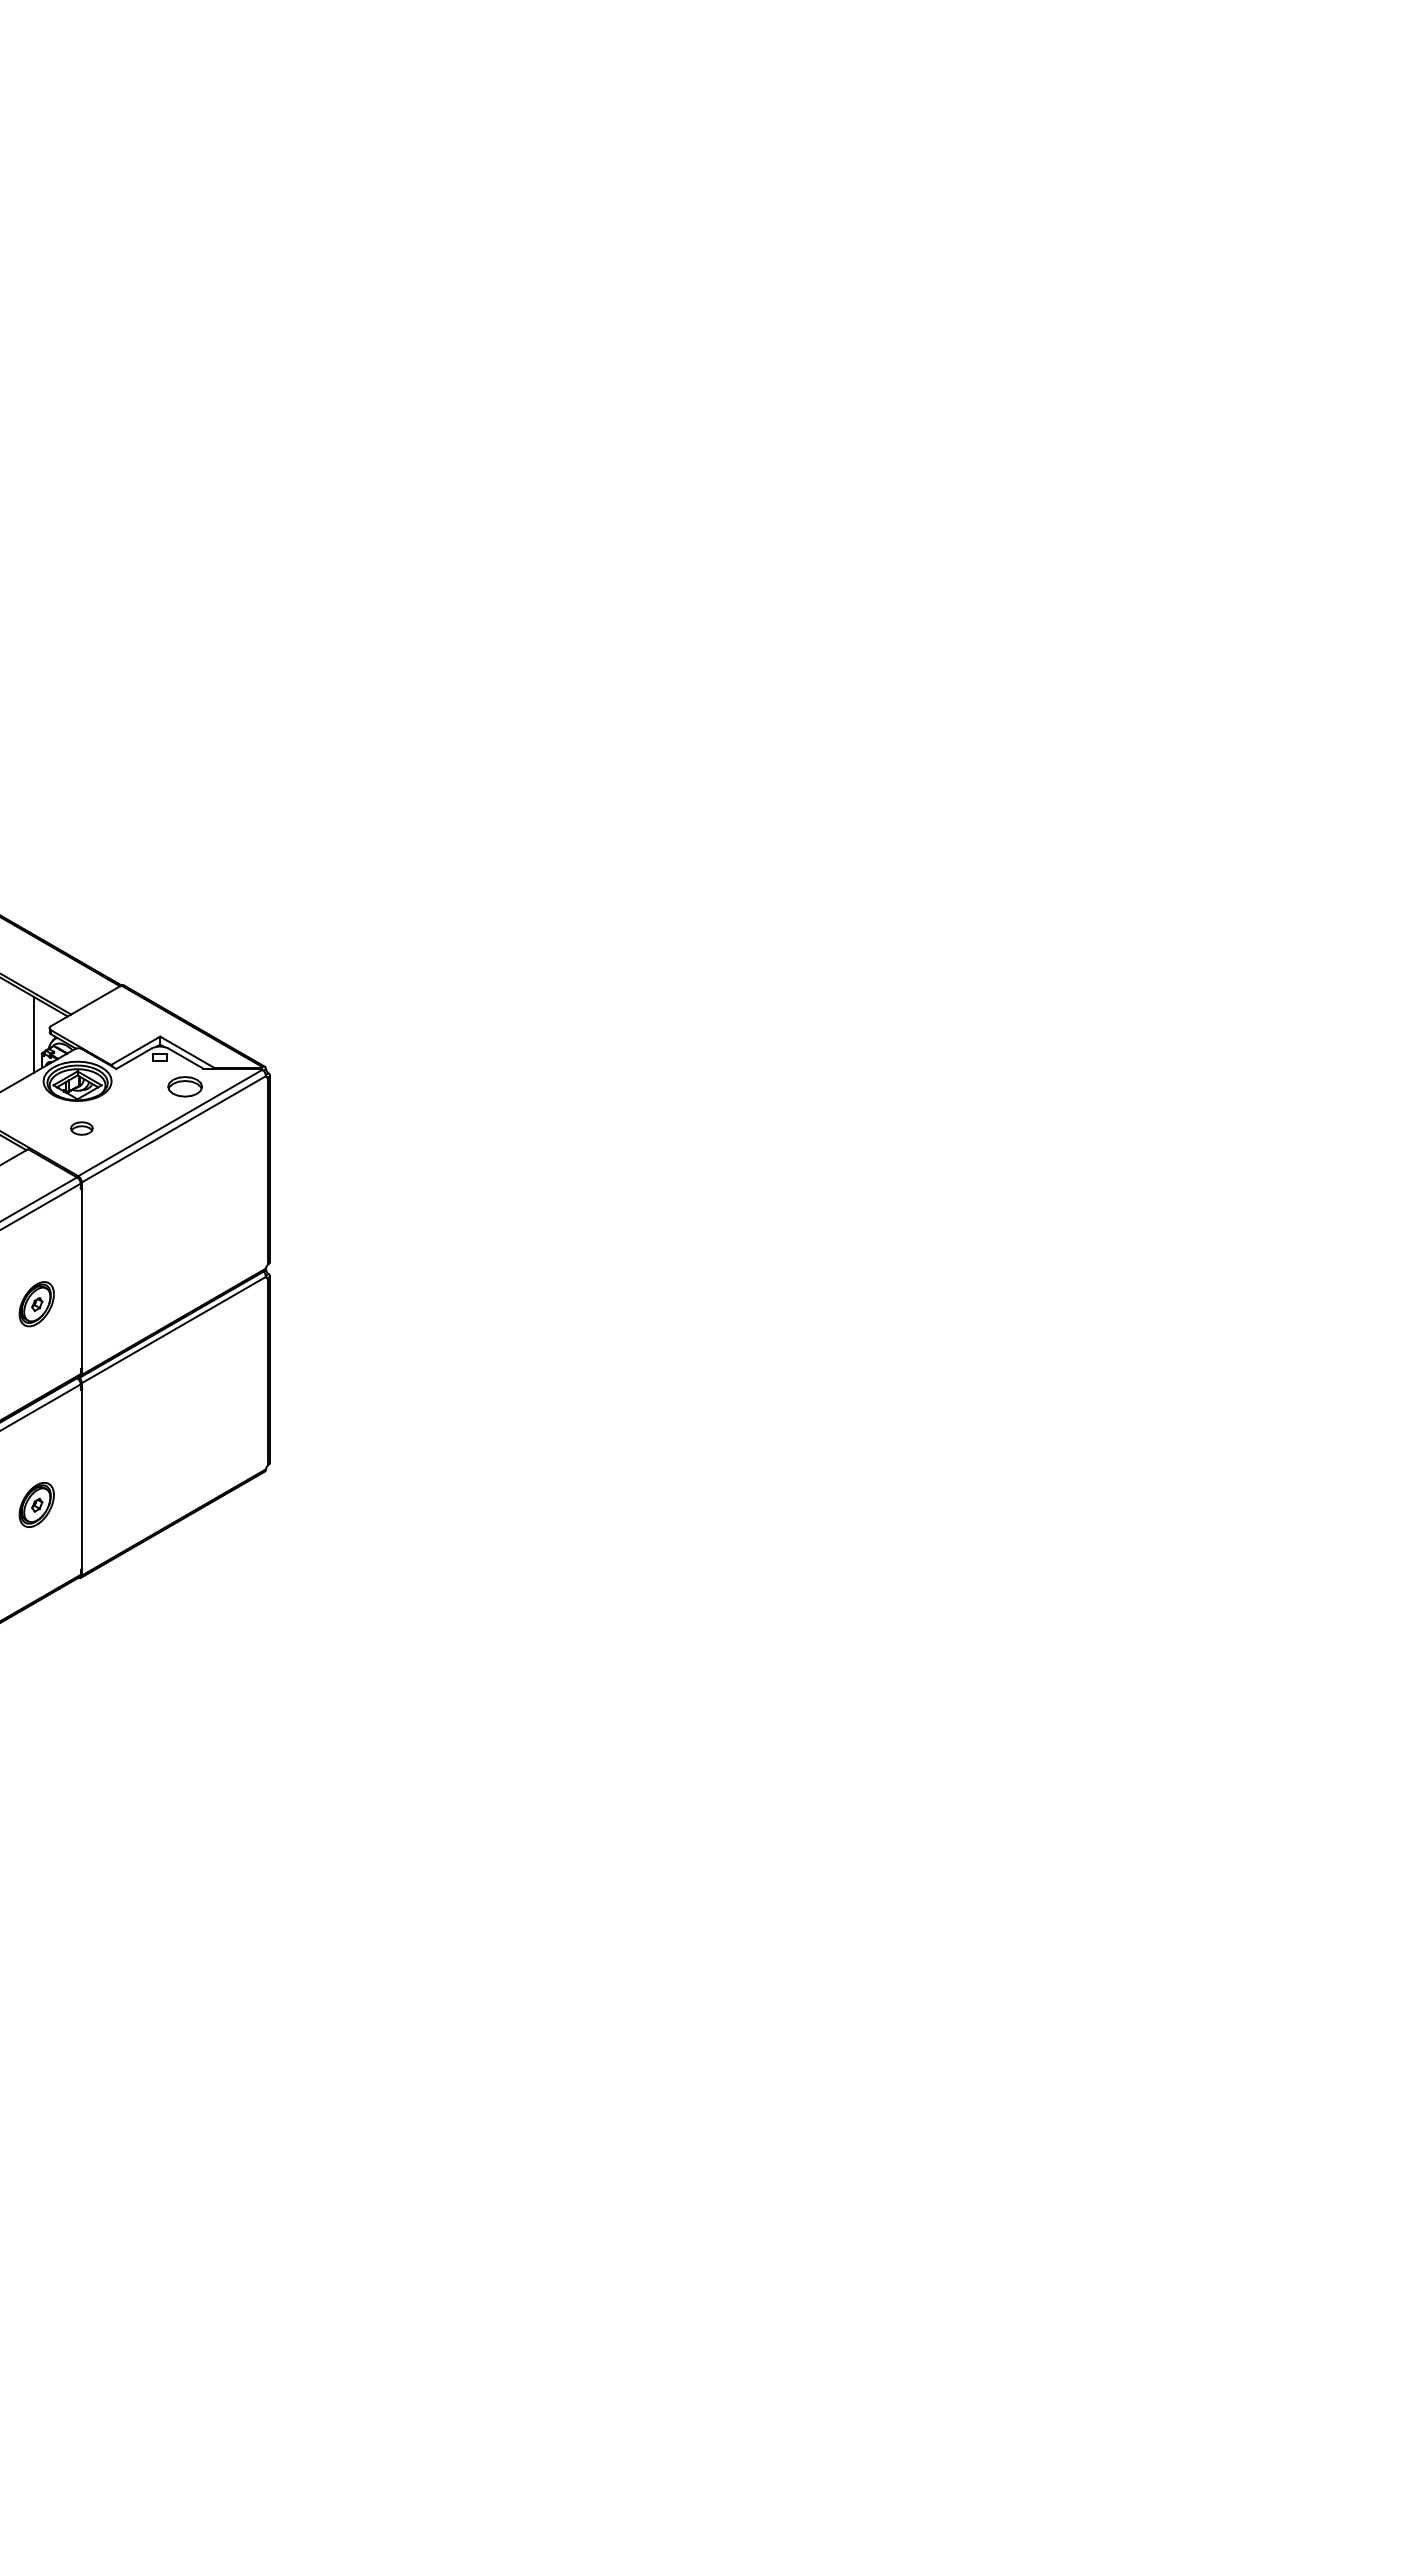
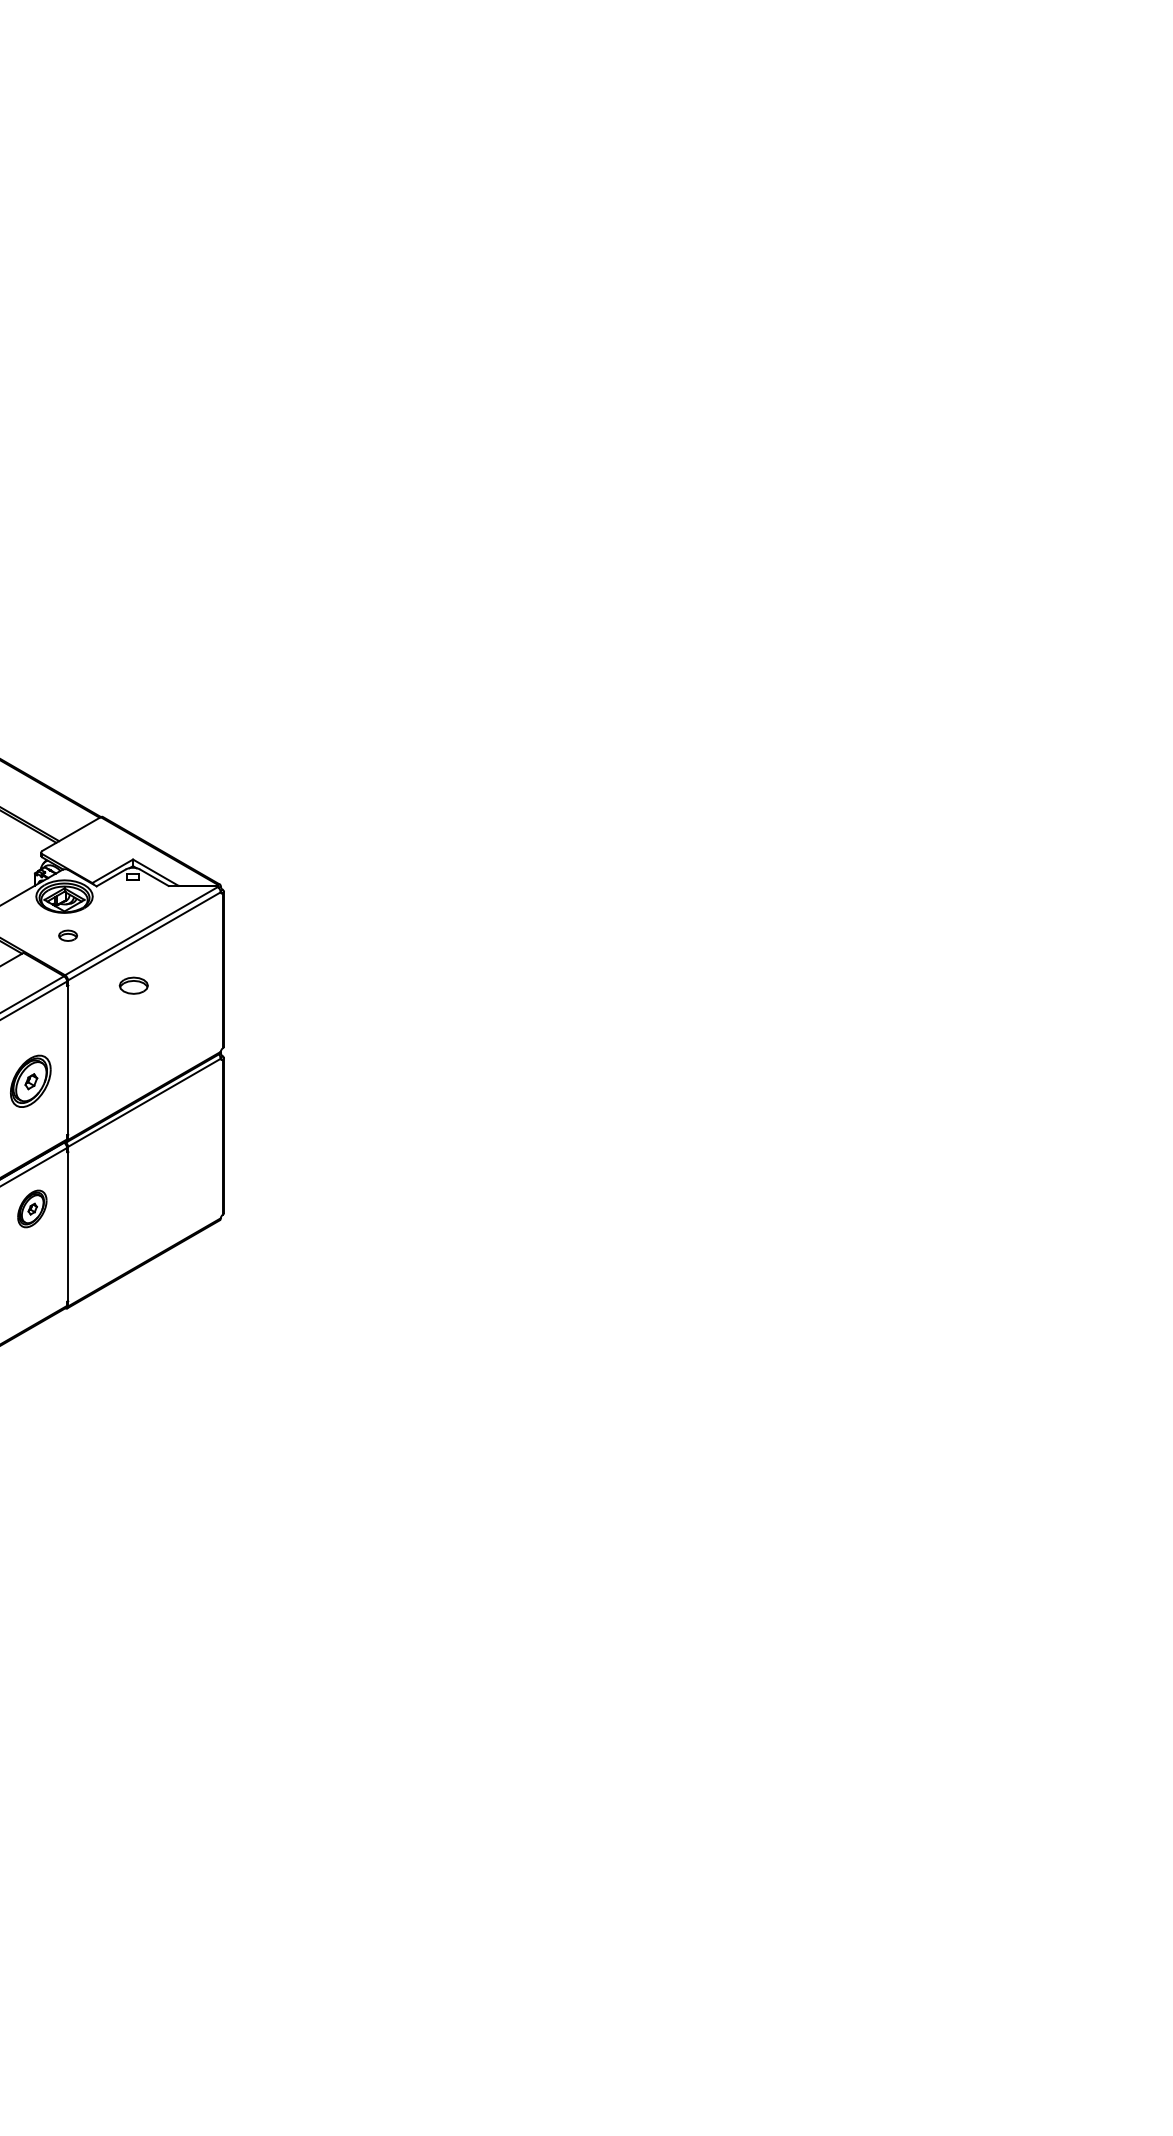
line: (34, 1034) -> (28, 857), removed
part: (184, 1086) -> (133, 985), moved
part: (36, 1304) -> (30, 1081), size x1.4
part: (36, 1504) -> (32, 1208), moved

